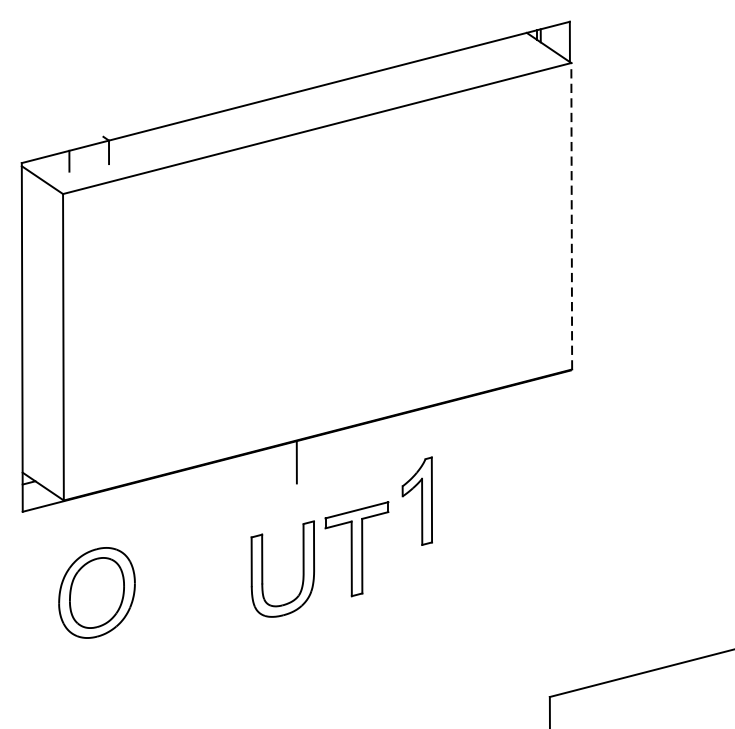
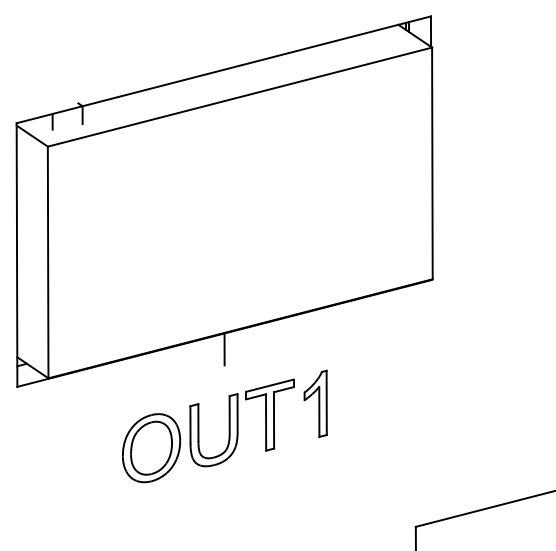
line: (571, 216) -> (432, 163), dashed -> solid
part: (417, 500) -> (315, 403), moved
part: (96, 593) -> (151, 448), moved

